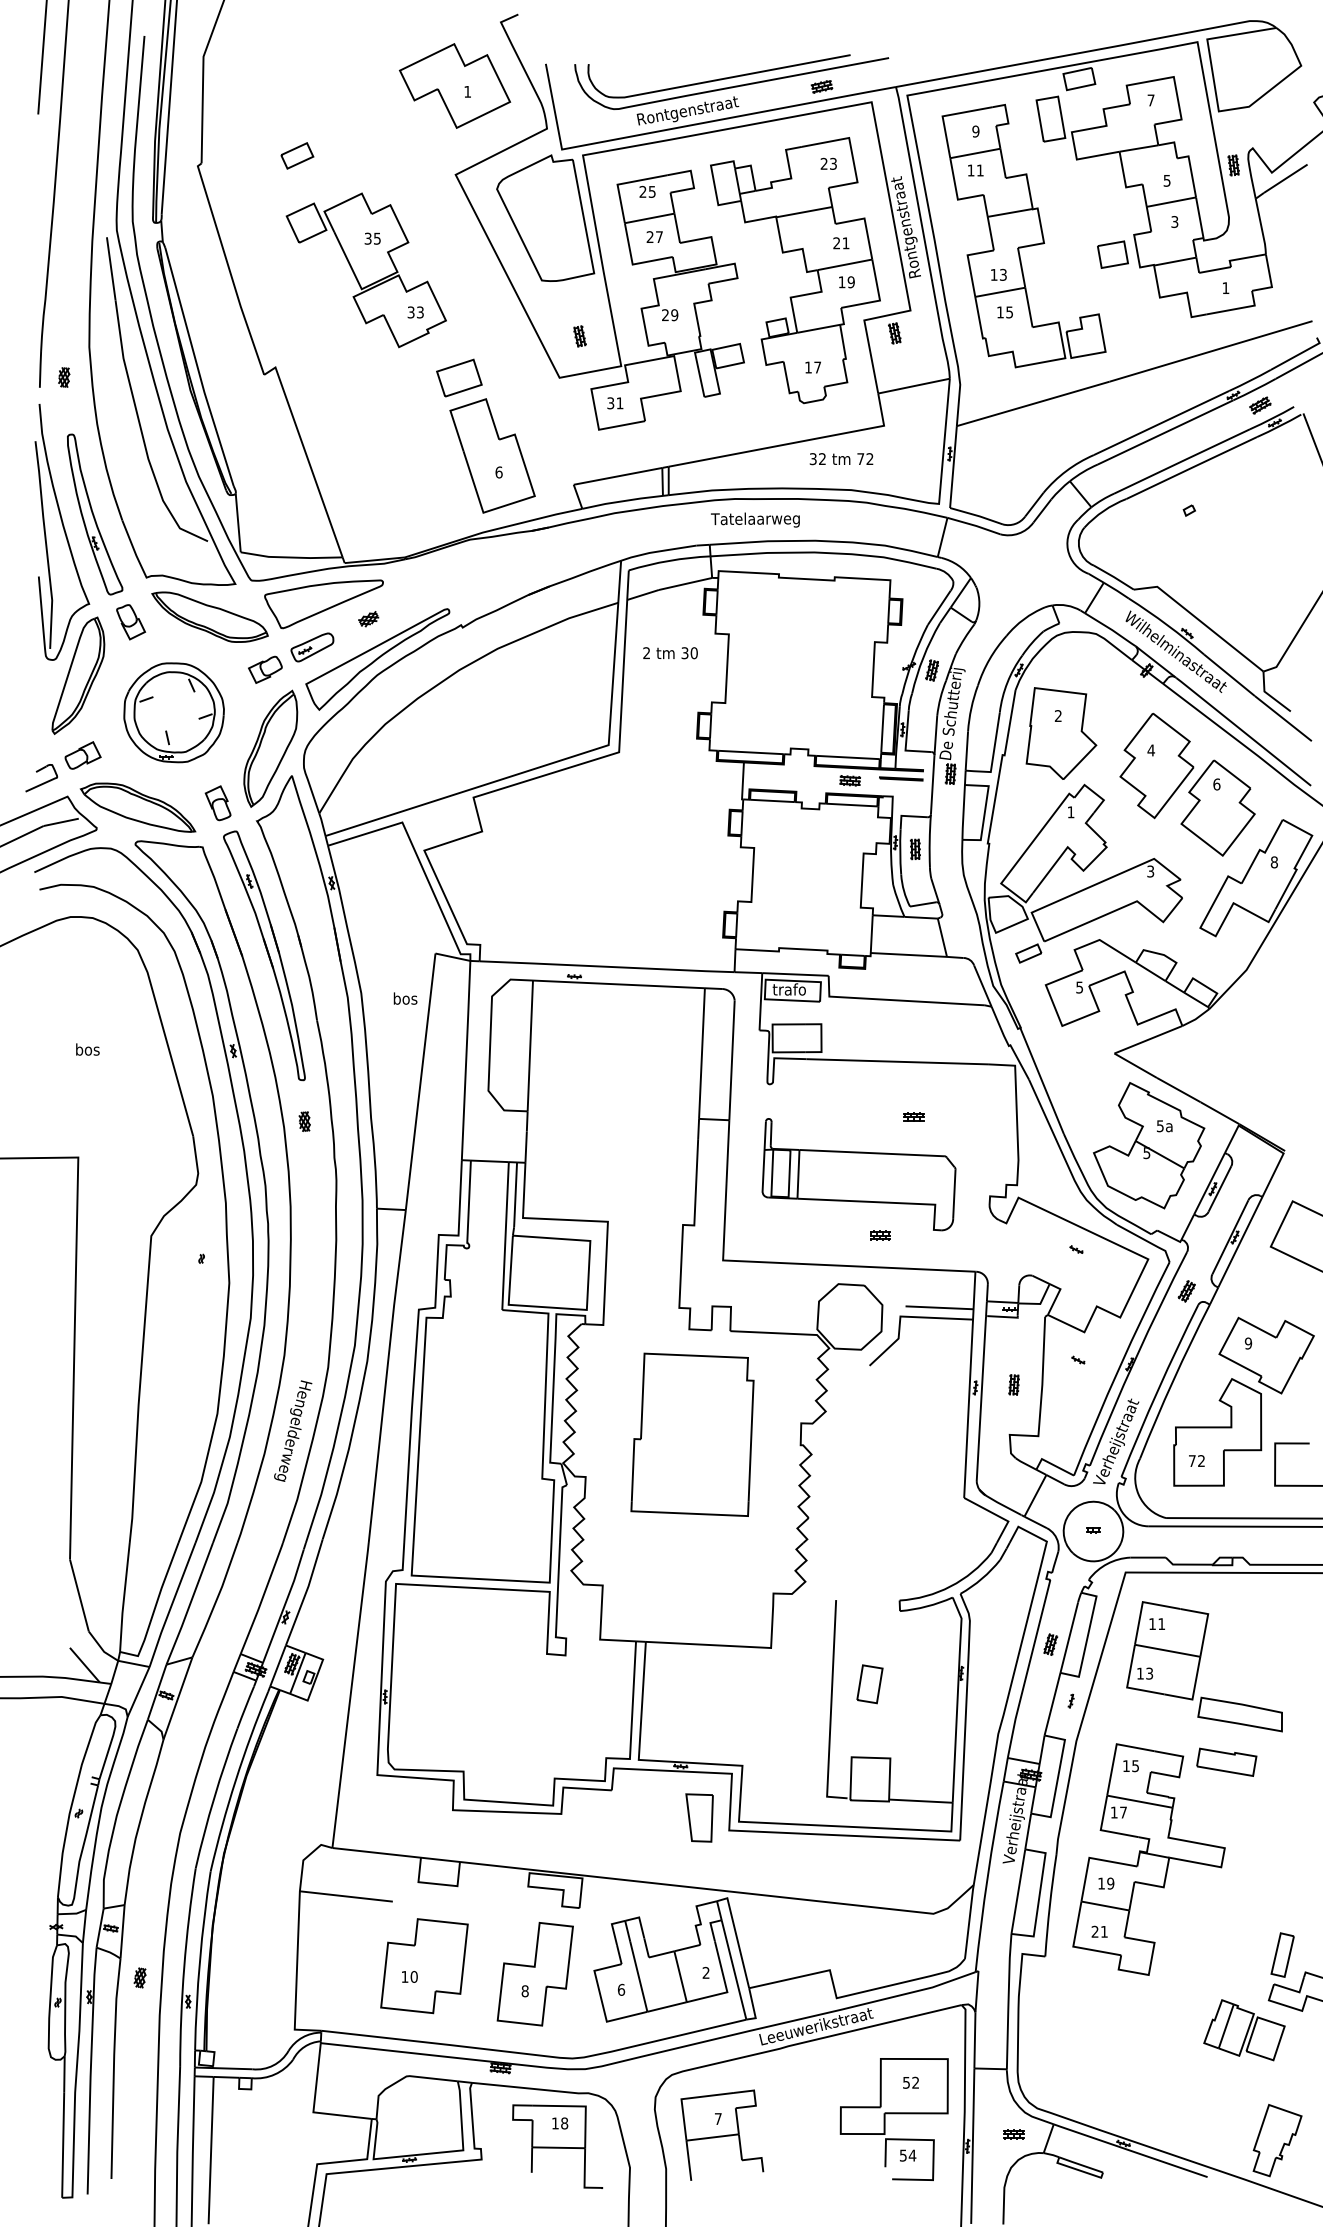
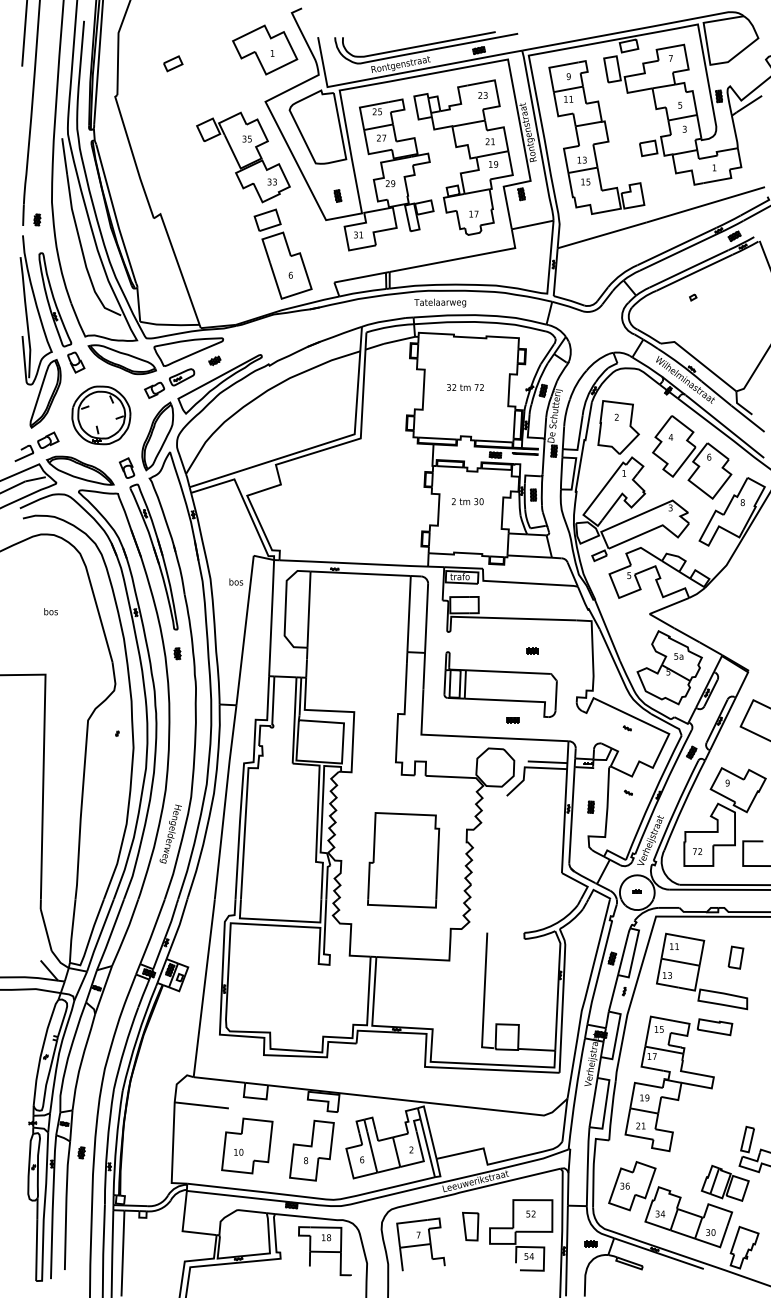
part: (297, 155) -> (173, 63), moved
part: (366, 270) -> (243, 157), moved
text: (841, 459) -> (465, 387), moved
text: (670, 652) -> (467, 501), moved
part: (692, 1435) -> (403, 860), moved
part: (869, 1683) -> (735, 957), moved
part: (699, 1817) -> (470, 1226), moved
part: (1150, 2066) -> (670, 1204), added

